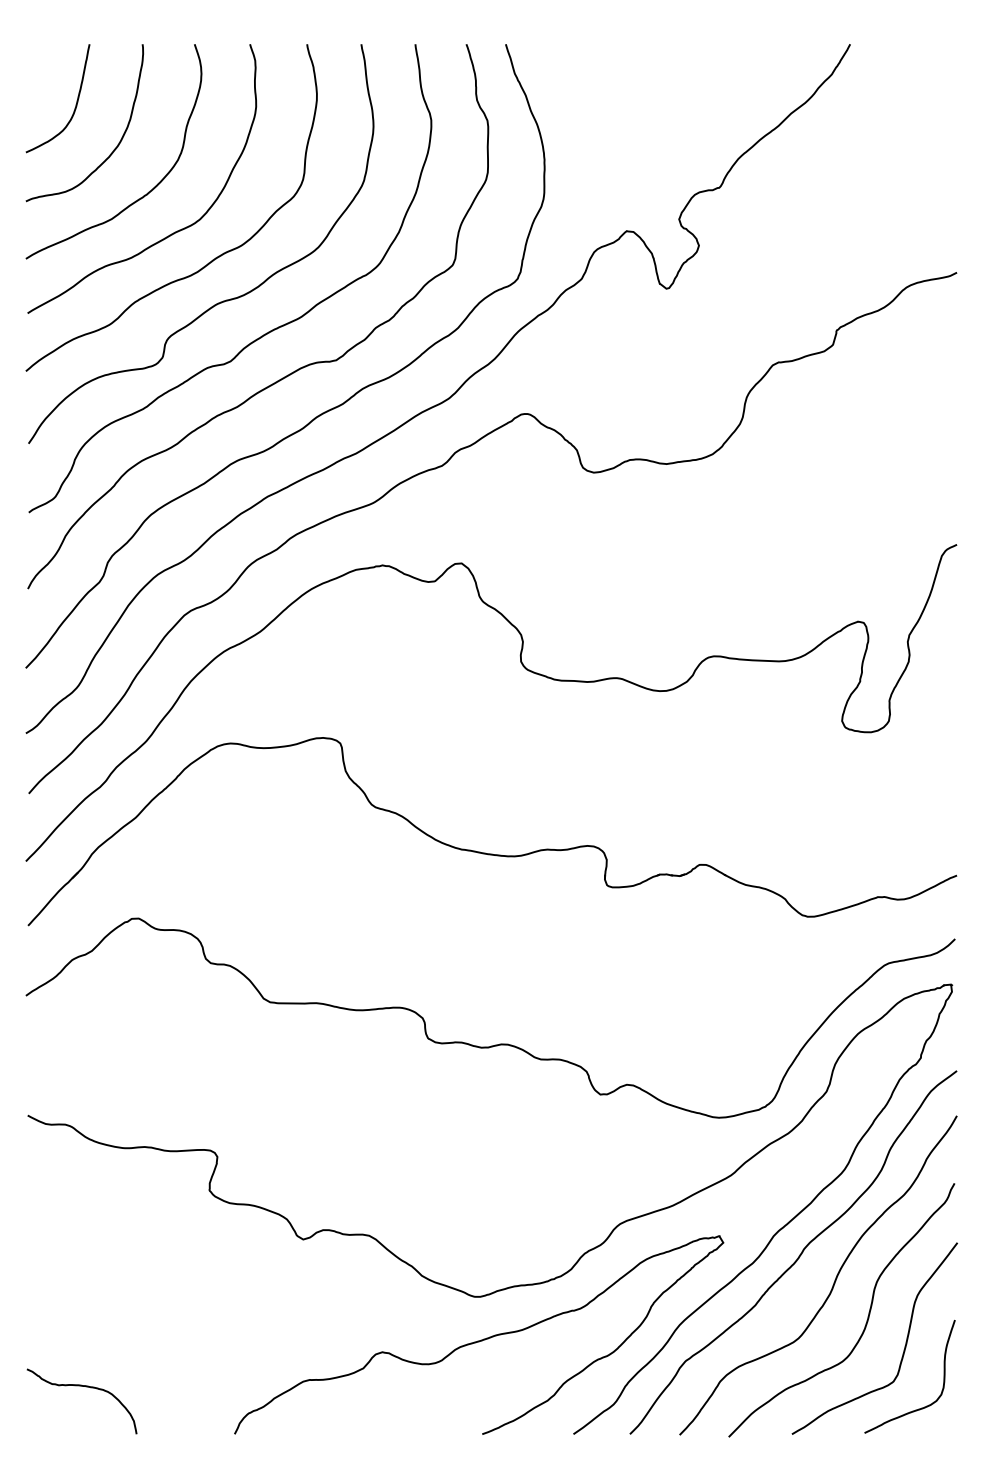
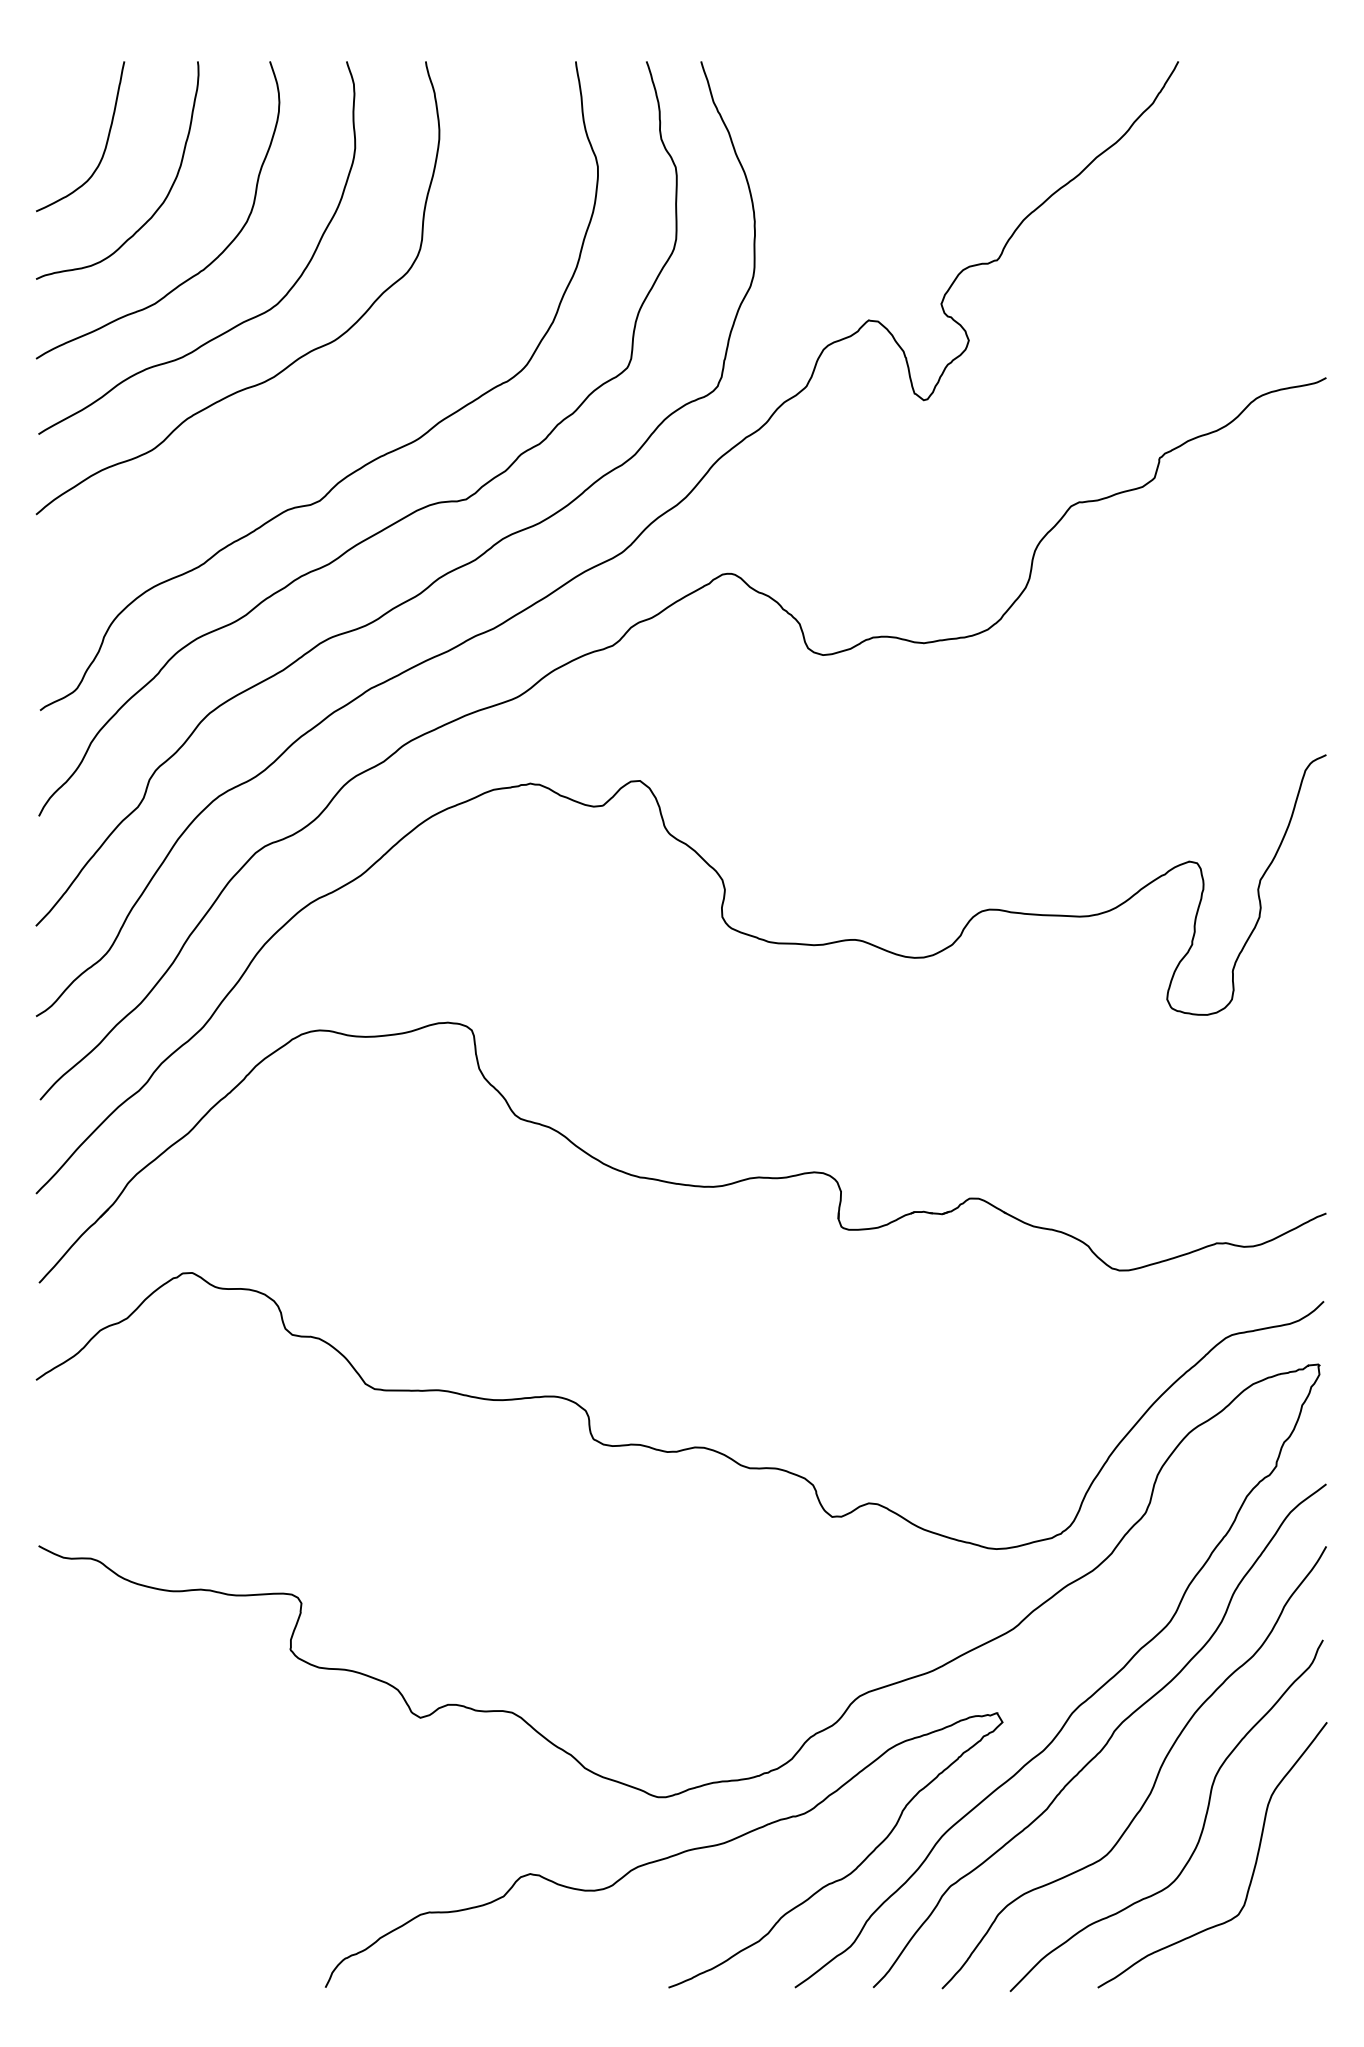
curve: (223, 300) -> (310, 416), removed
curve: (81, 1386) -> (113, 1921), removed
curve: (920, 1408) -> (1276, 1951), removed

